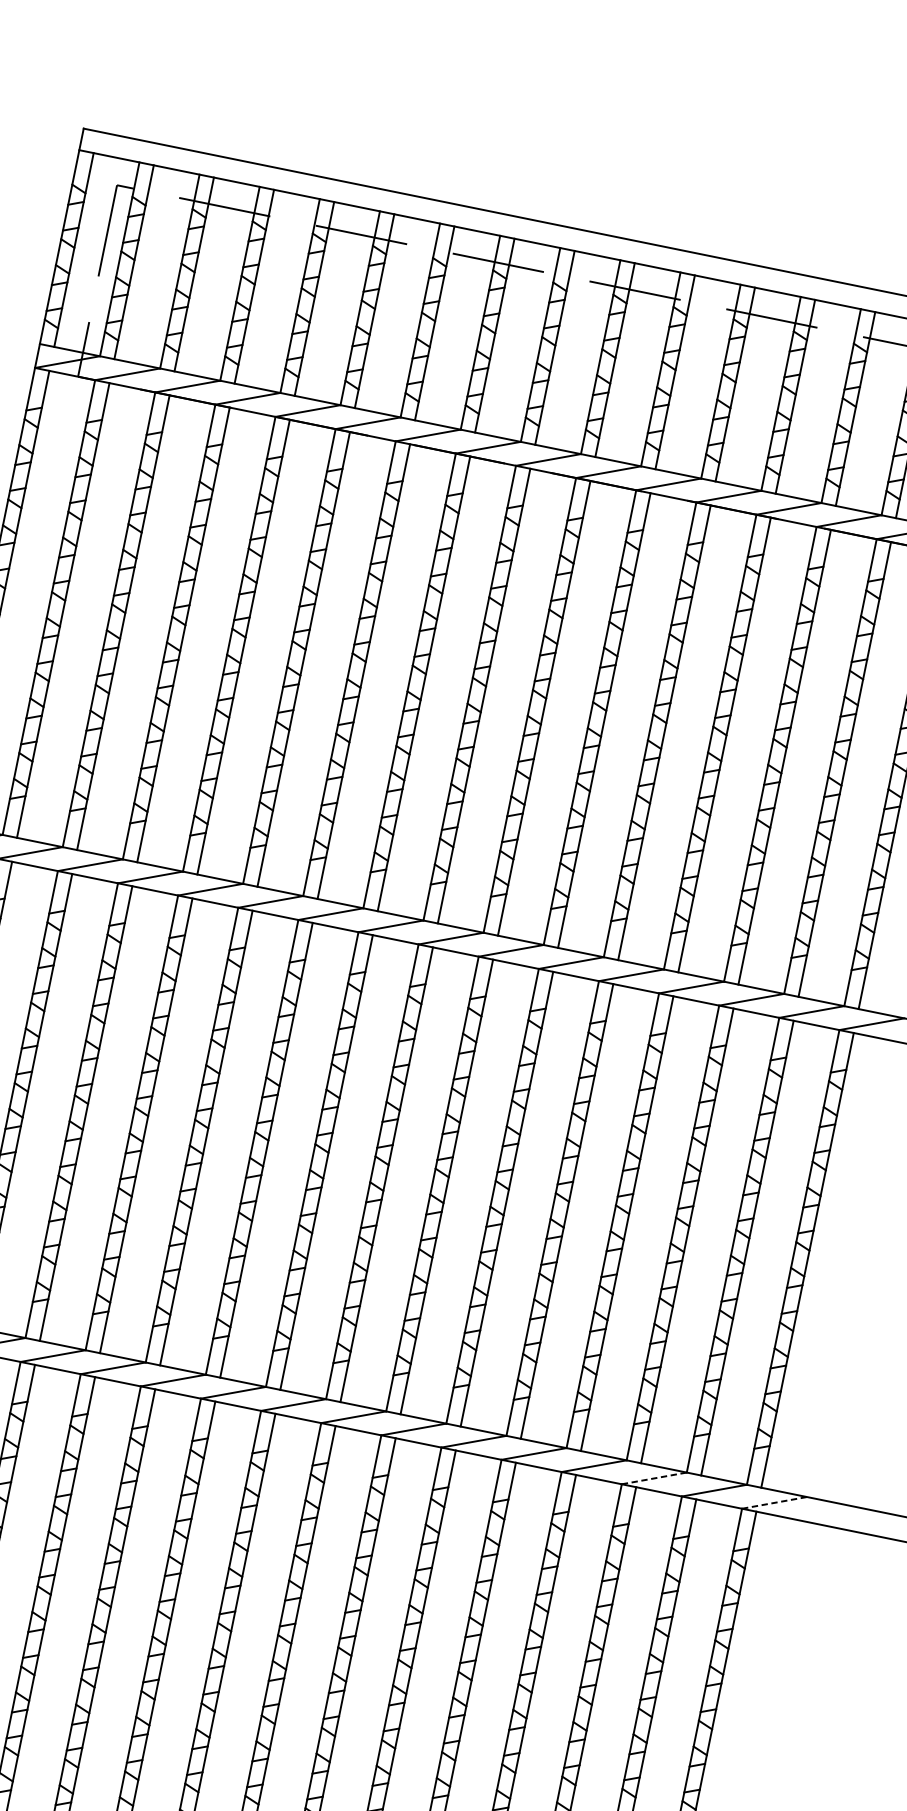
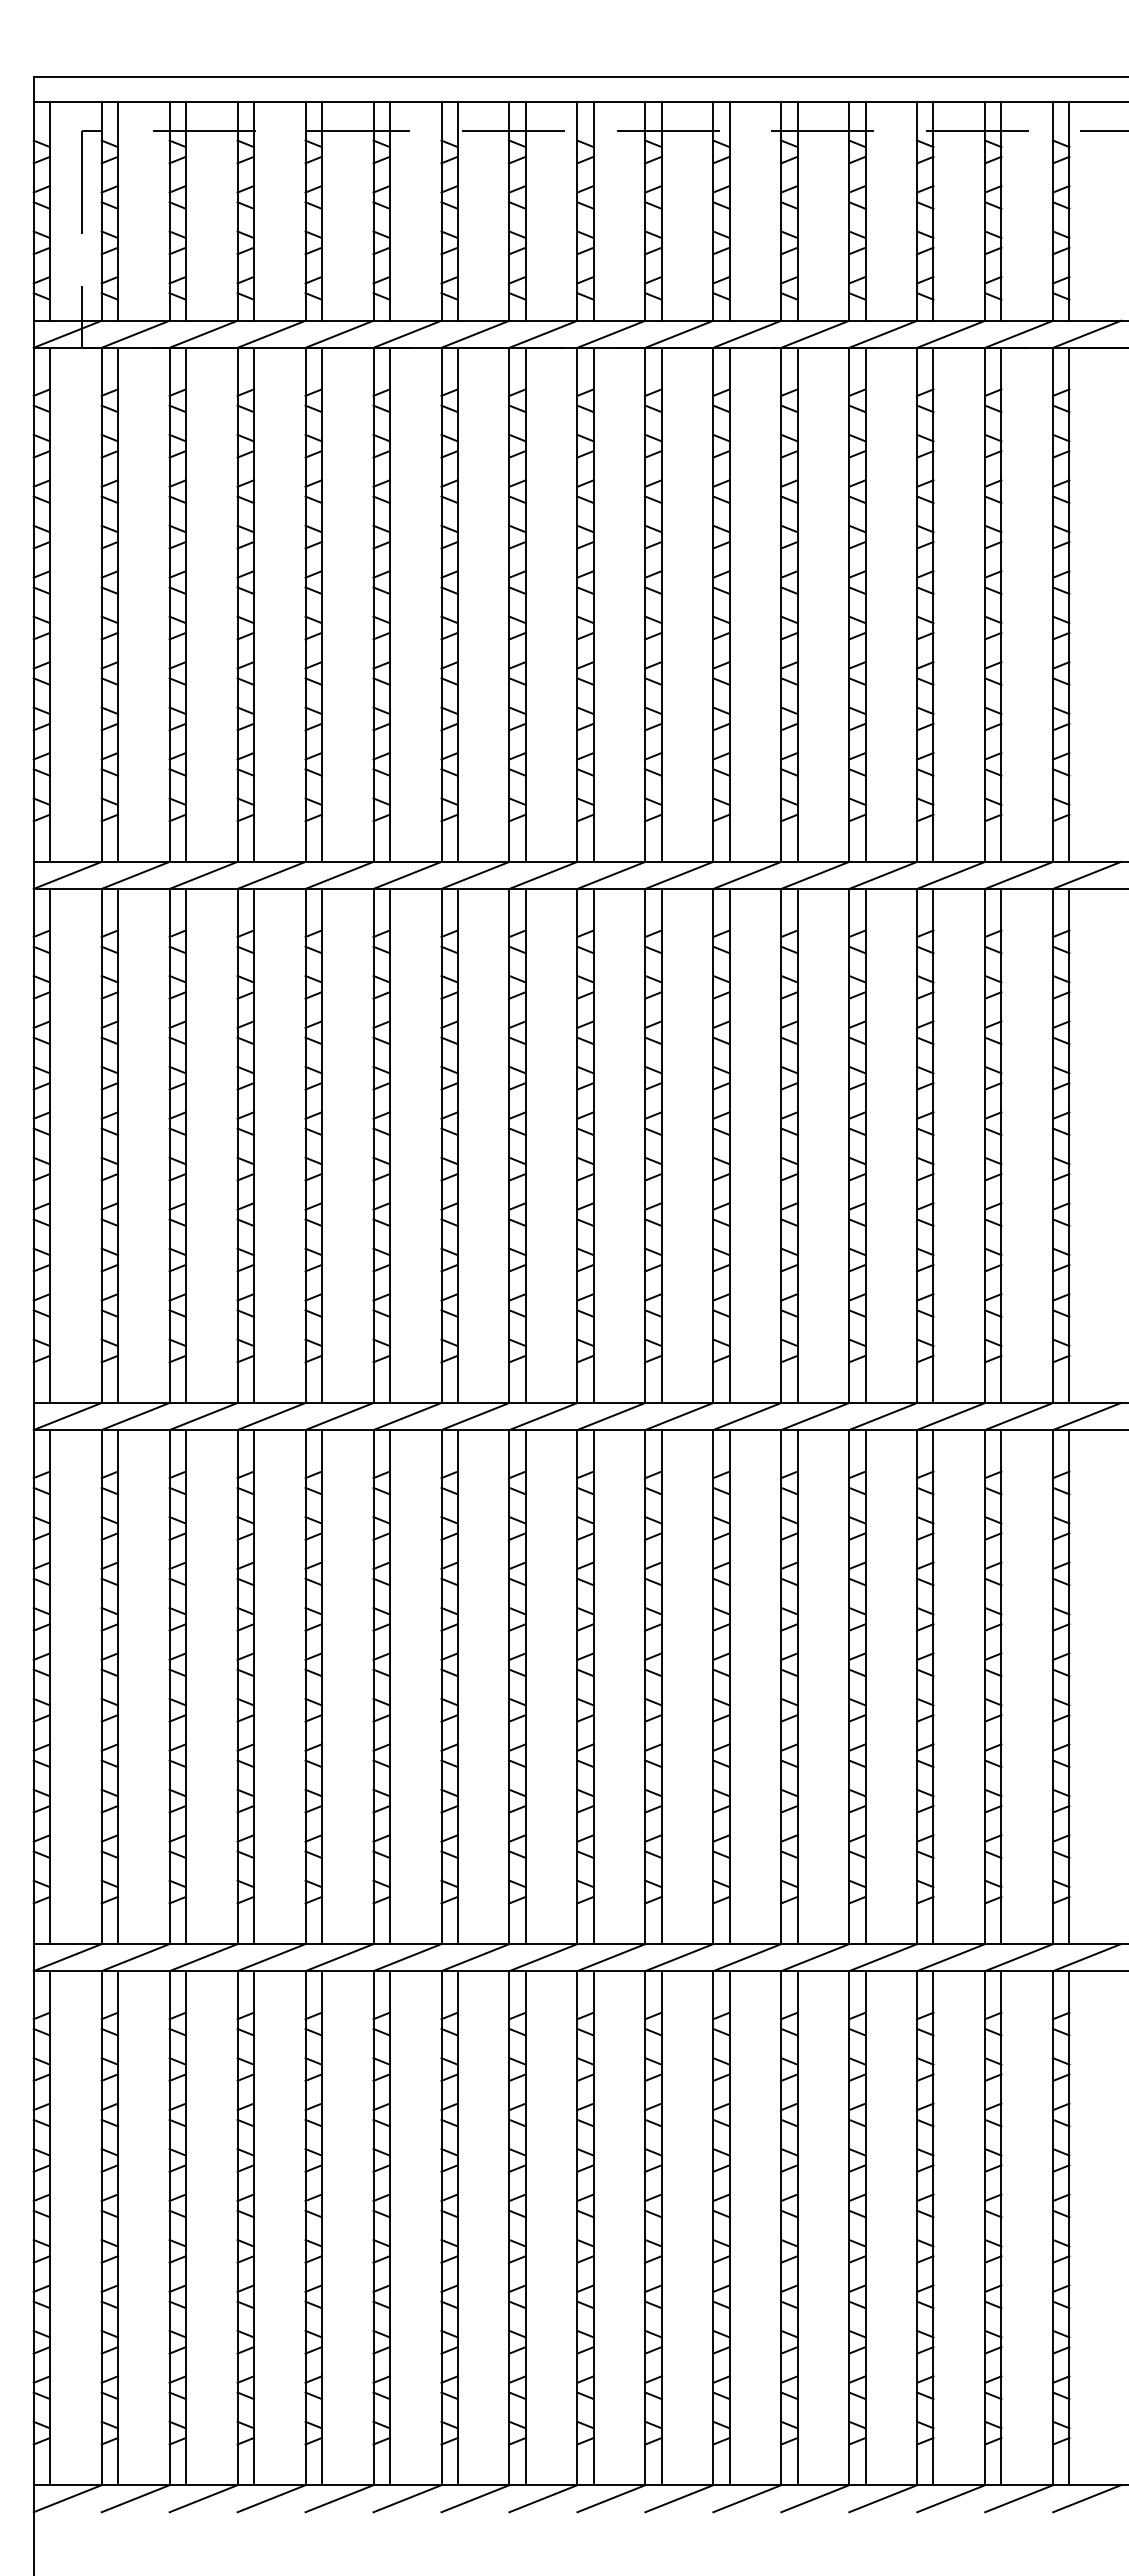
line: (654, 1478) -> (951, 1416), dashed -> solid
line: (774, 1502) -> (1087, 1416), dashed -> solid

